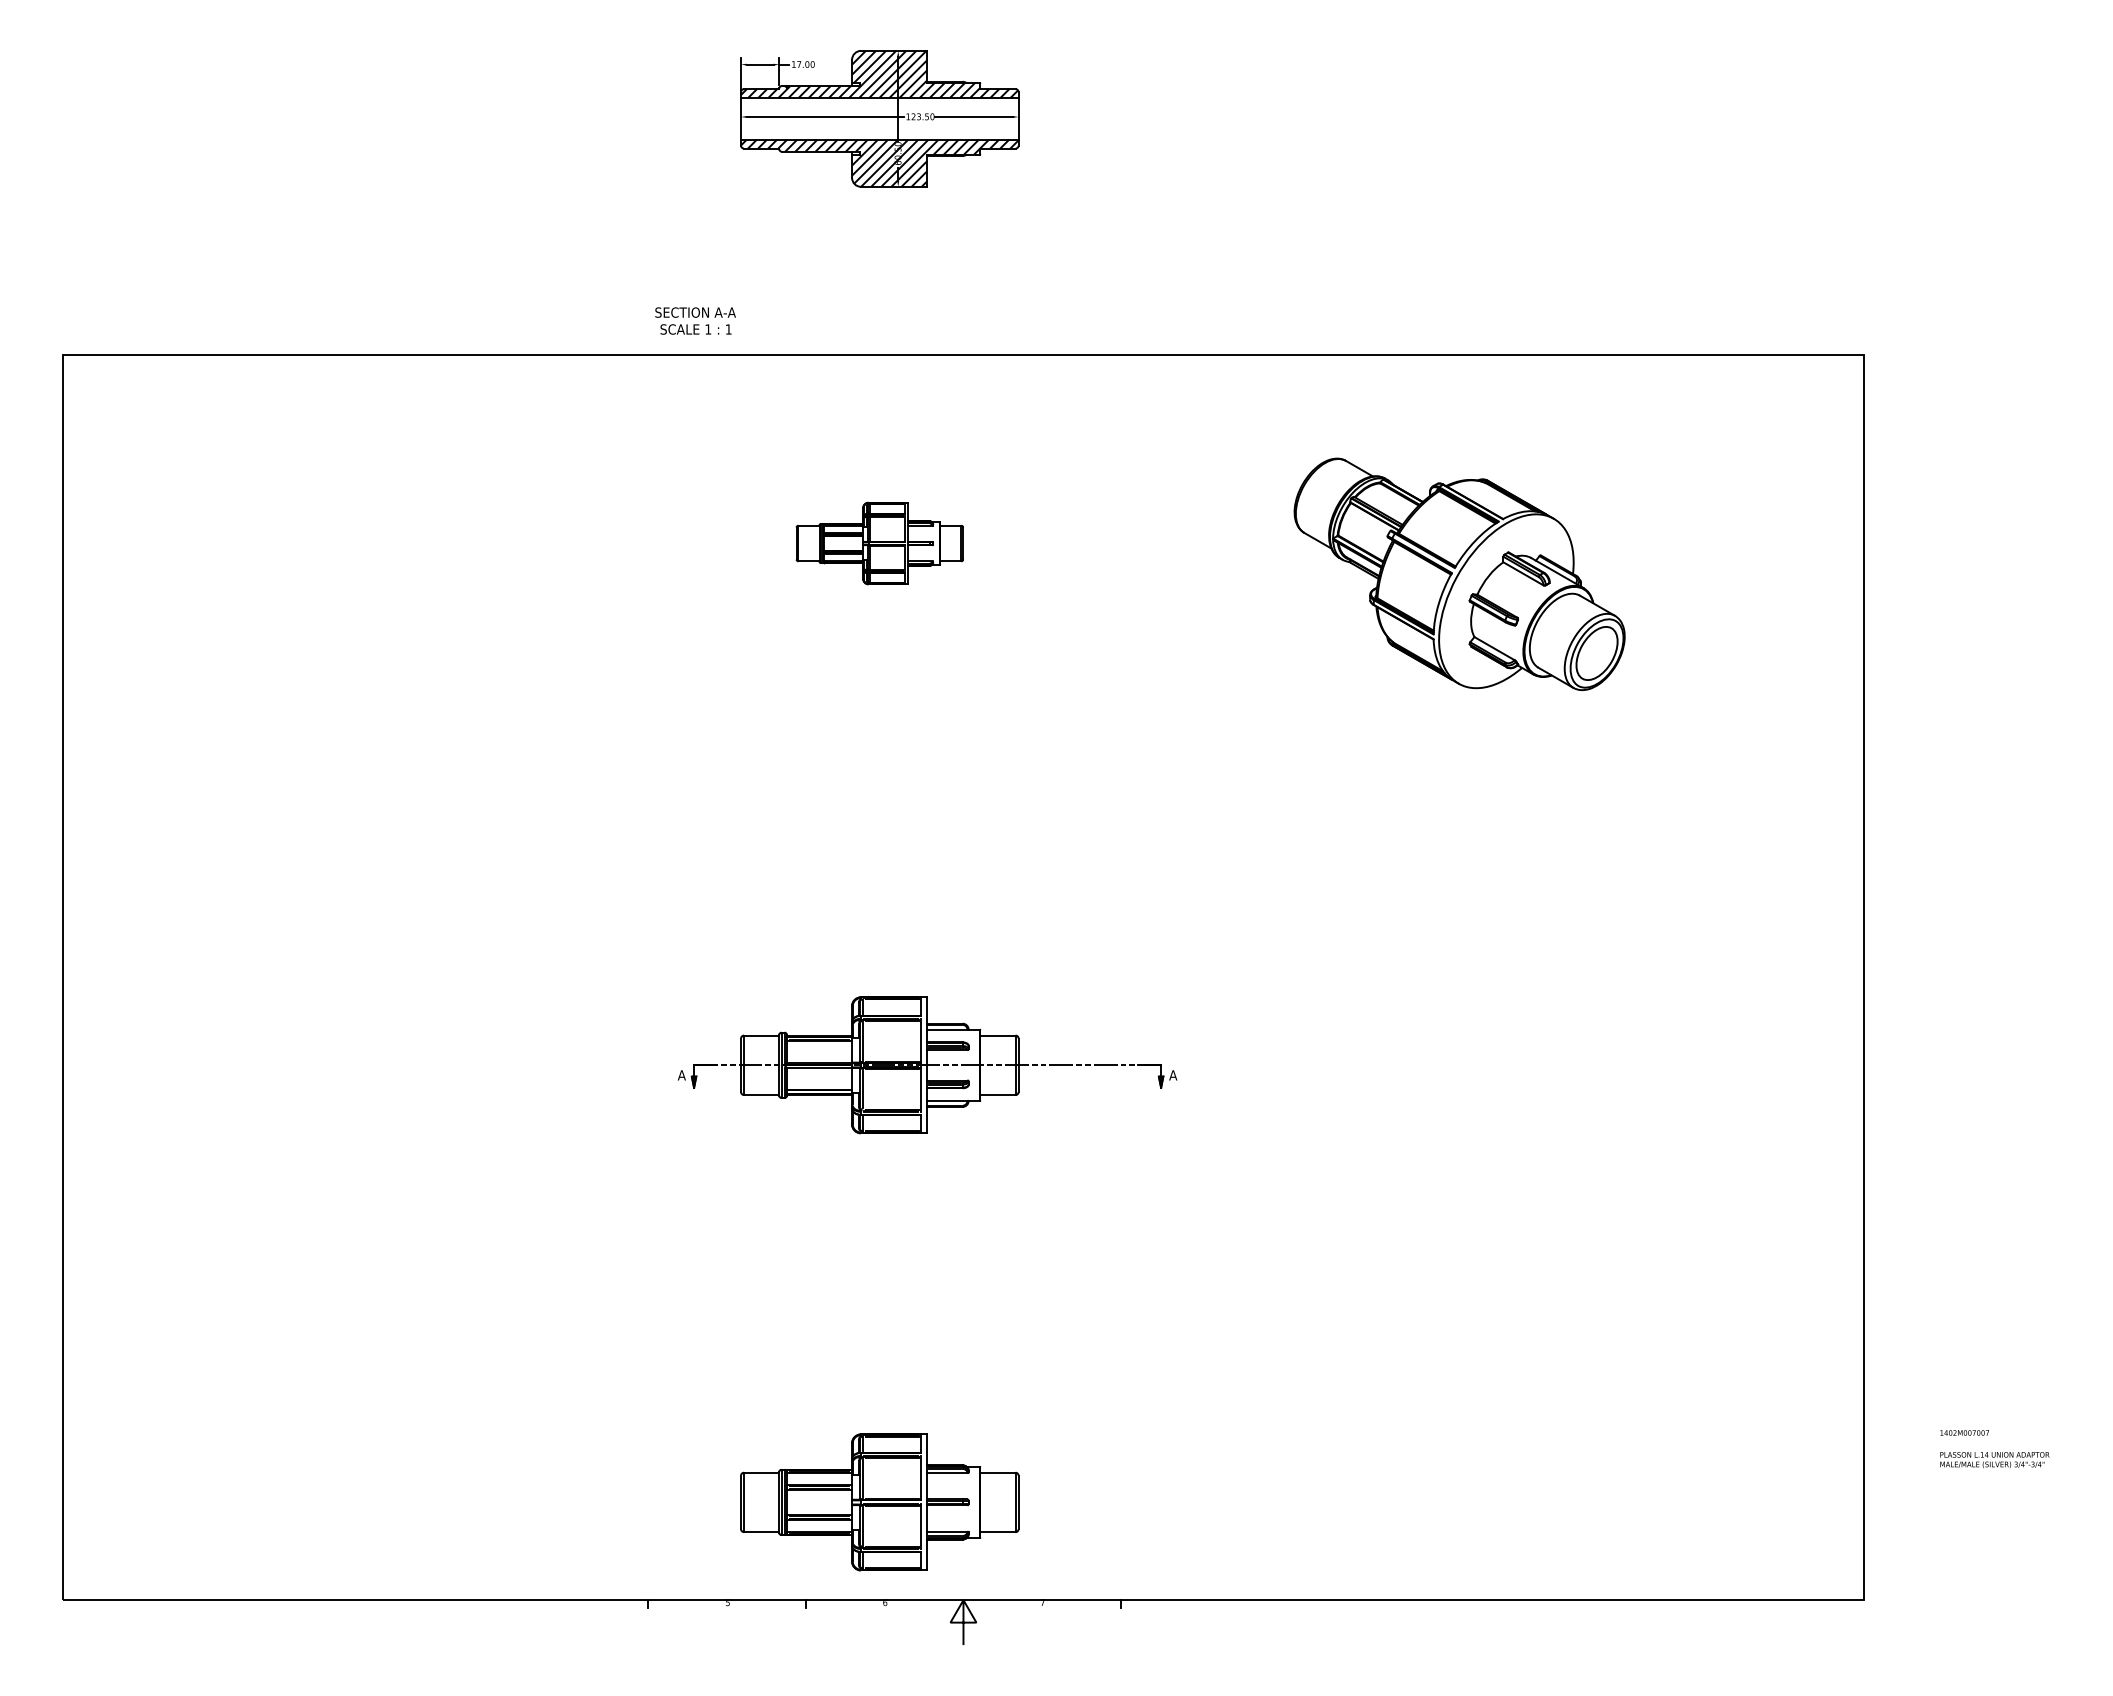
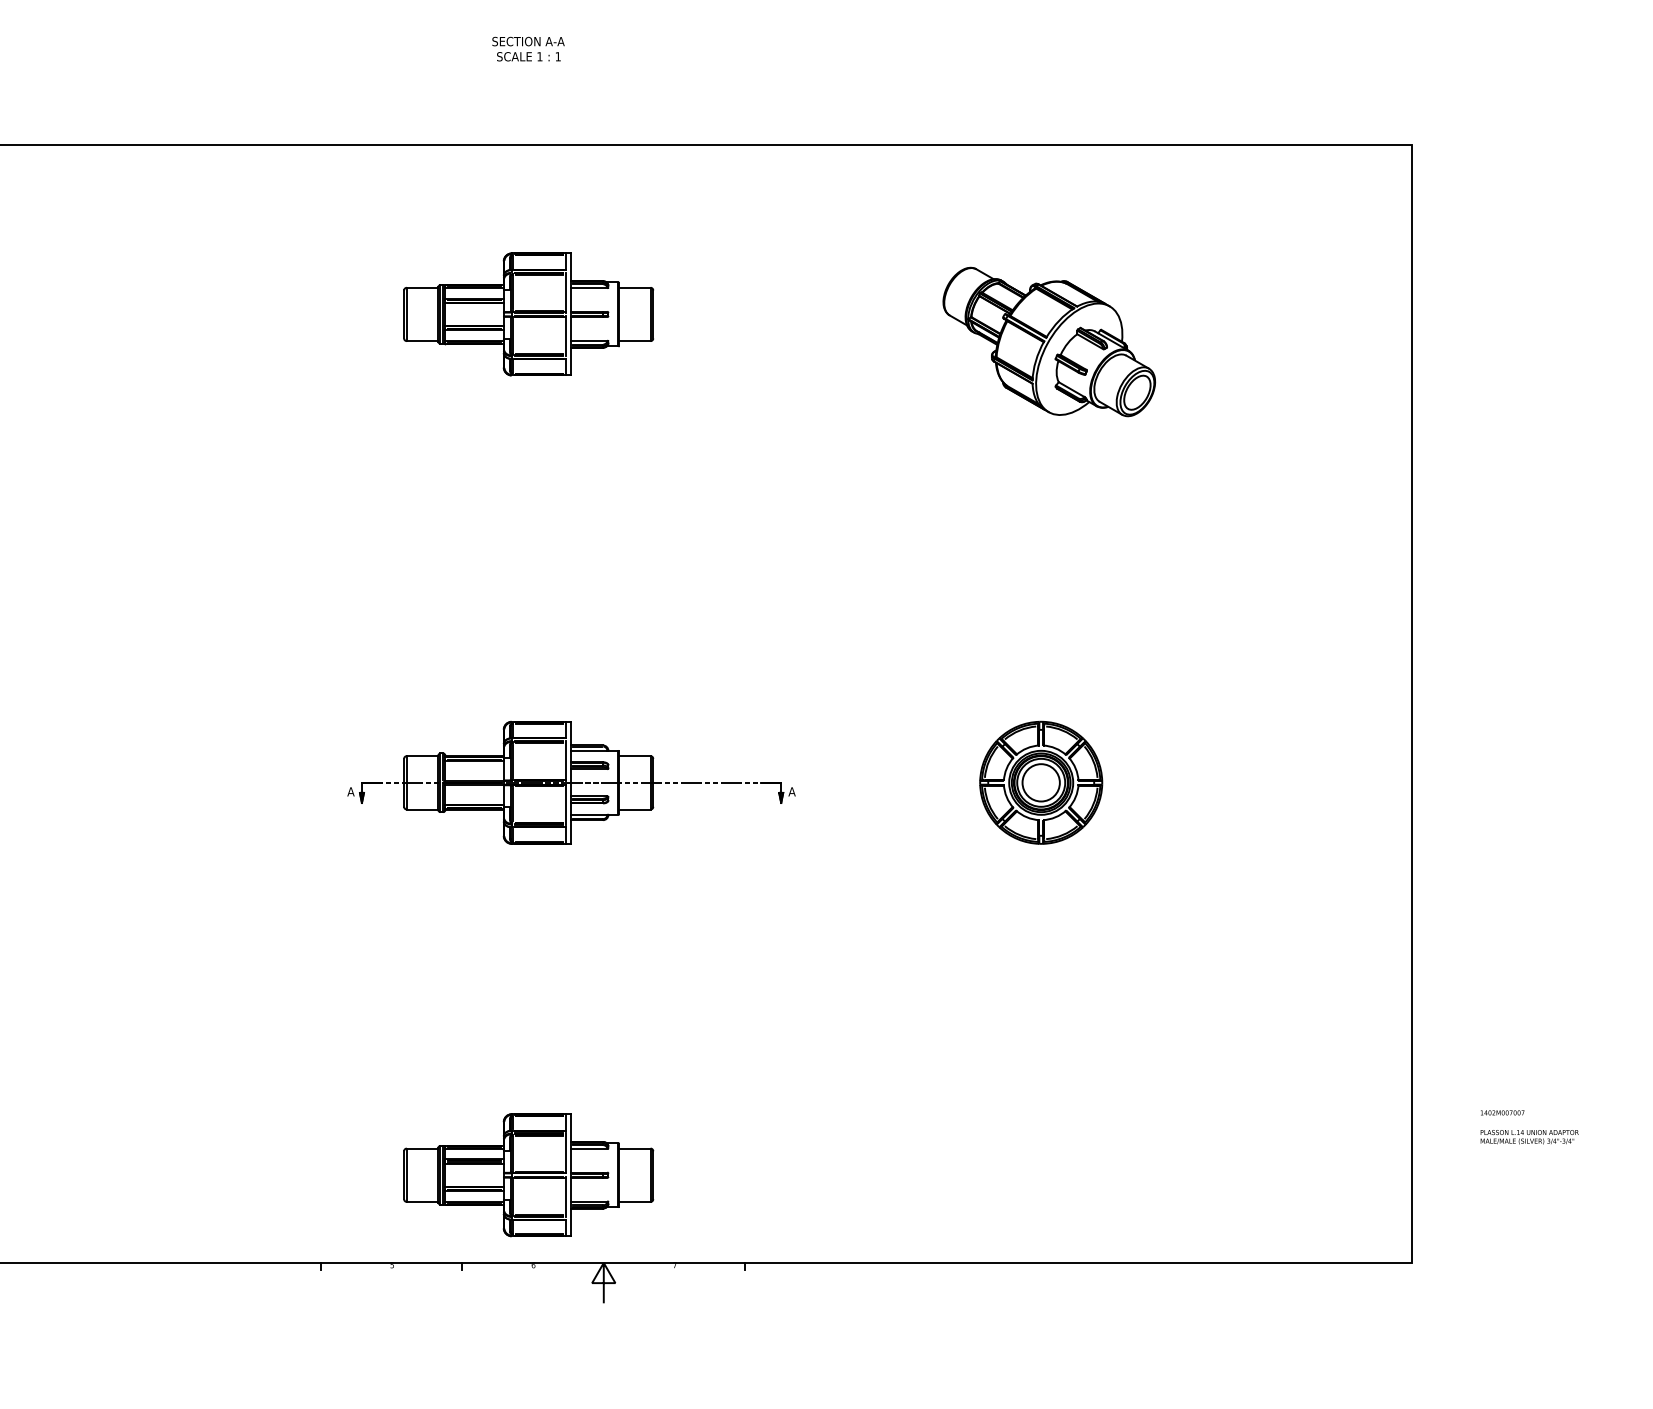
text: (695, 320) -> (528, 48), moved
part: (879, 543) -> (528, 314), size x1.67
part: (1459, 573) -> (1049, 341), size x0.71
part: (1450, 1065) -> (1040, 783), added

